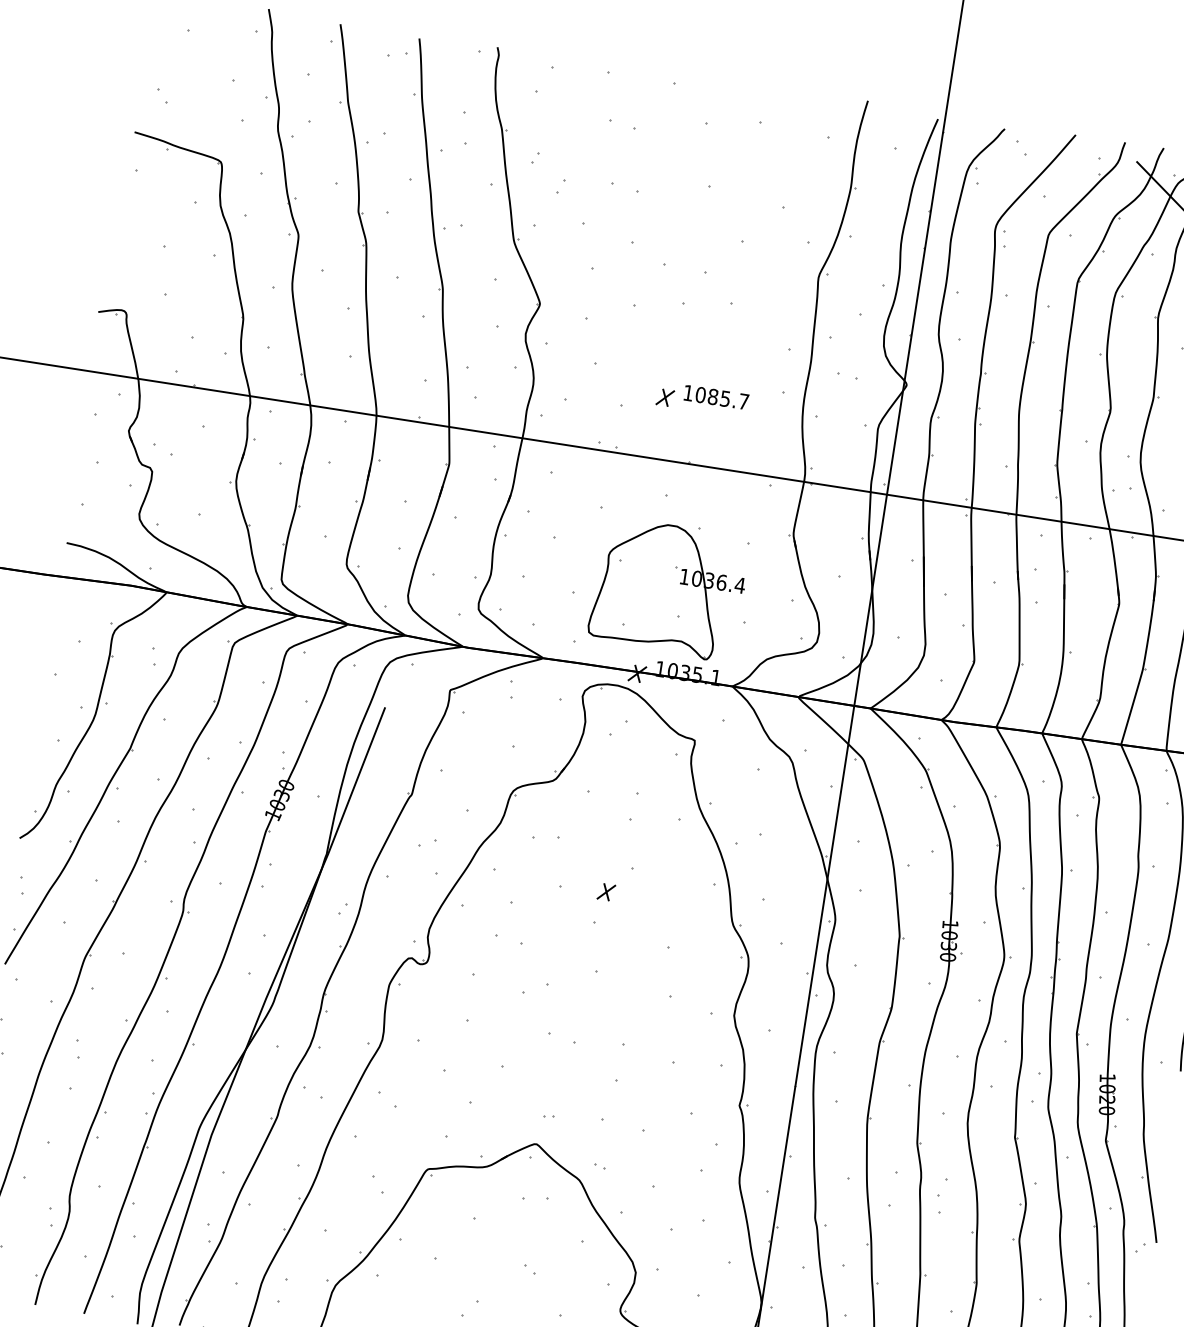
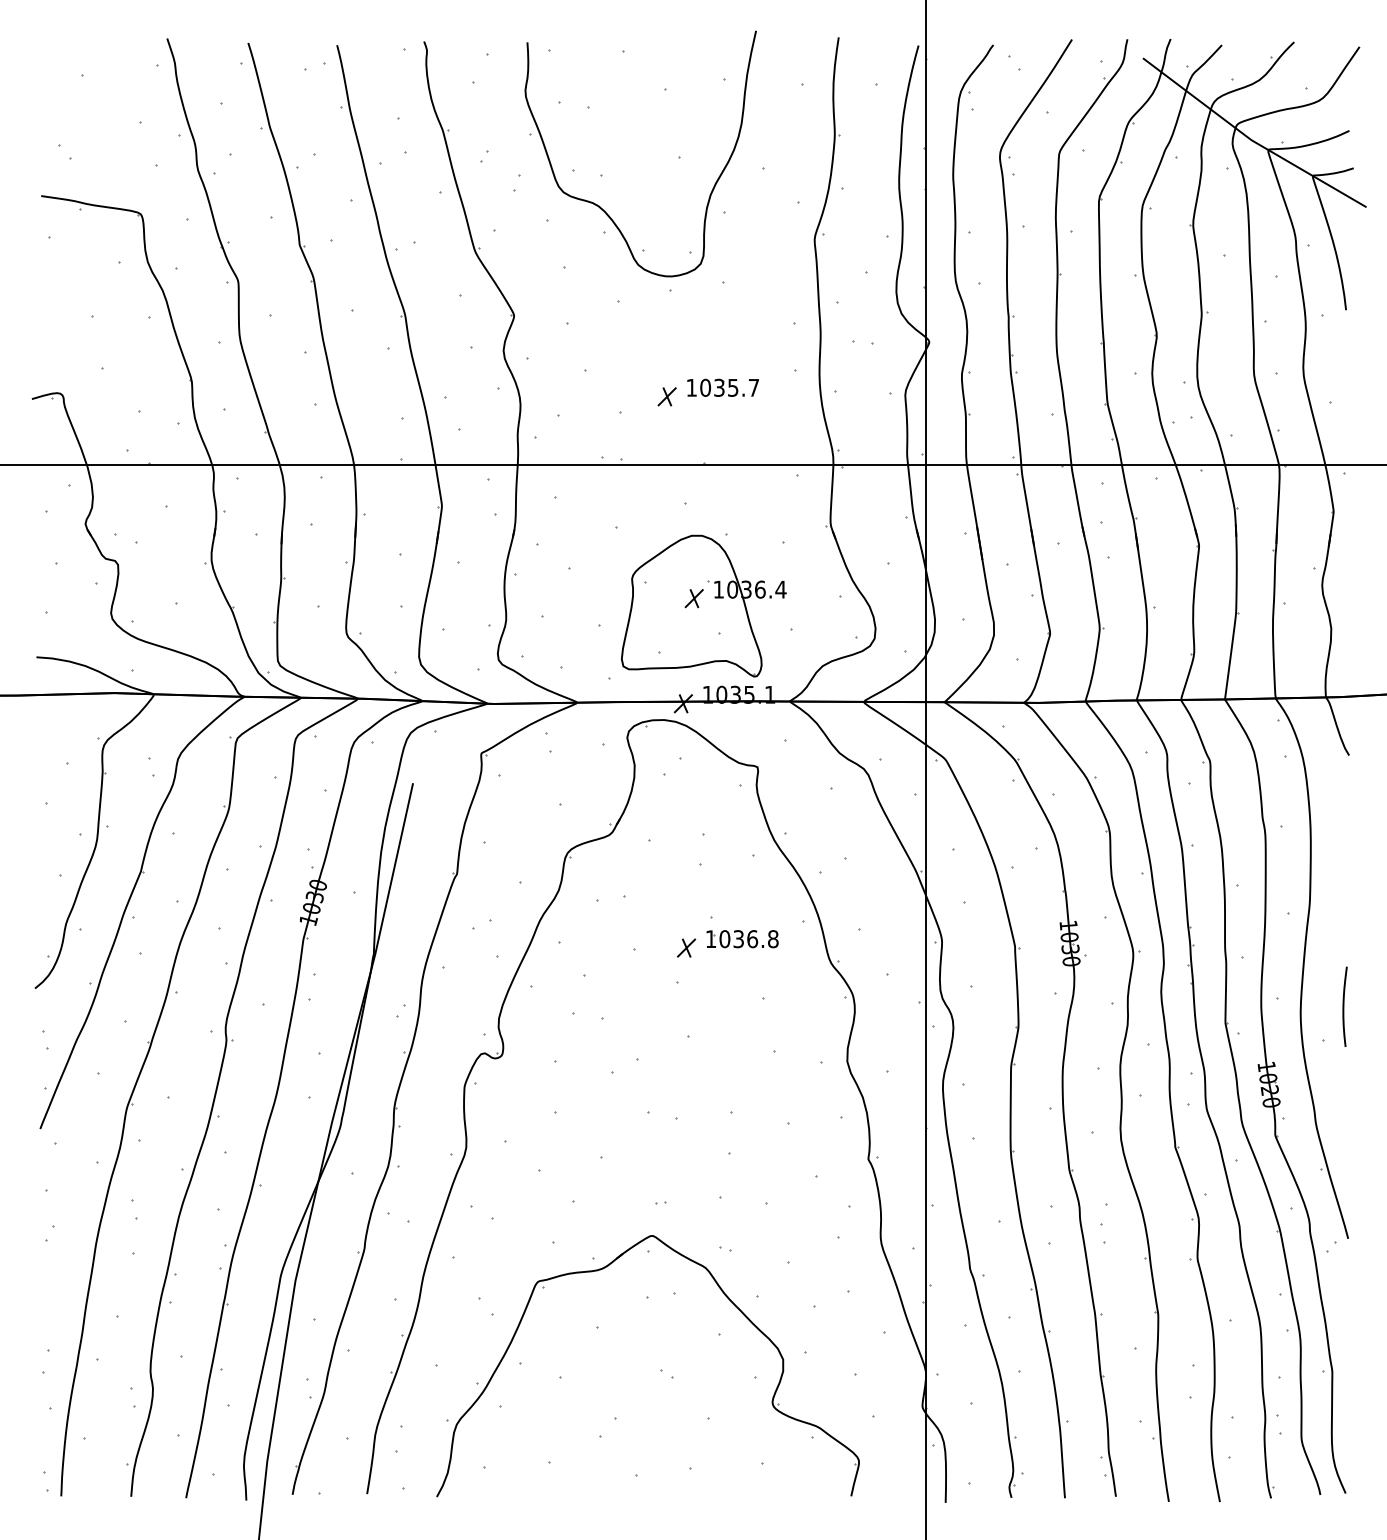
part: (631, 217) -> (599, 205), added
text: (713, 396) -> (719, 387), 1085.7 -> 1035.7
part: (660, 581) -> (693, 598), added
part: (657, 892) -> (742, 939), added

